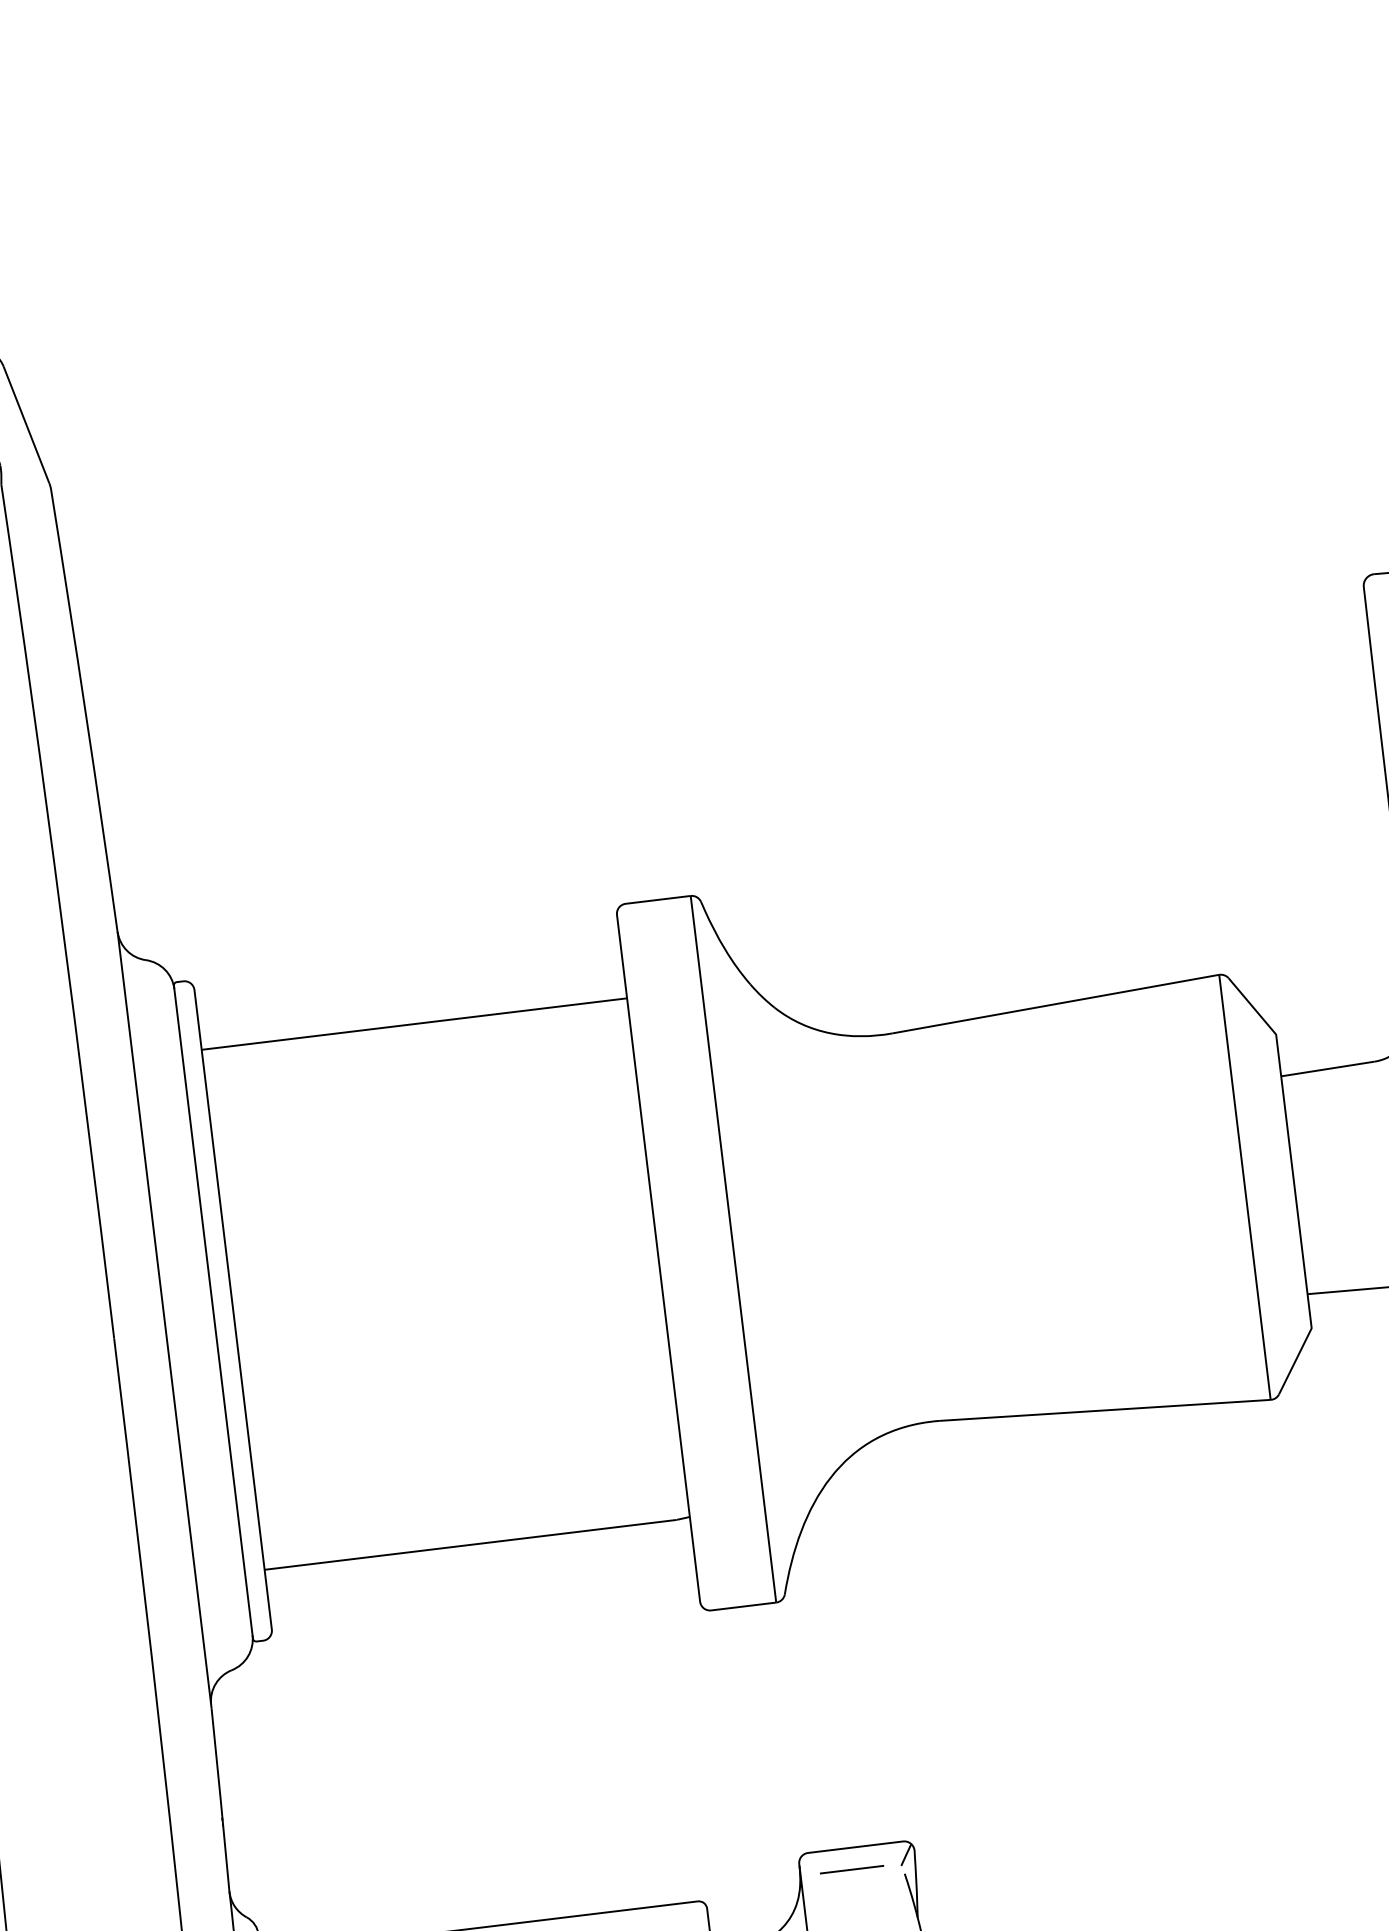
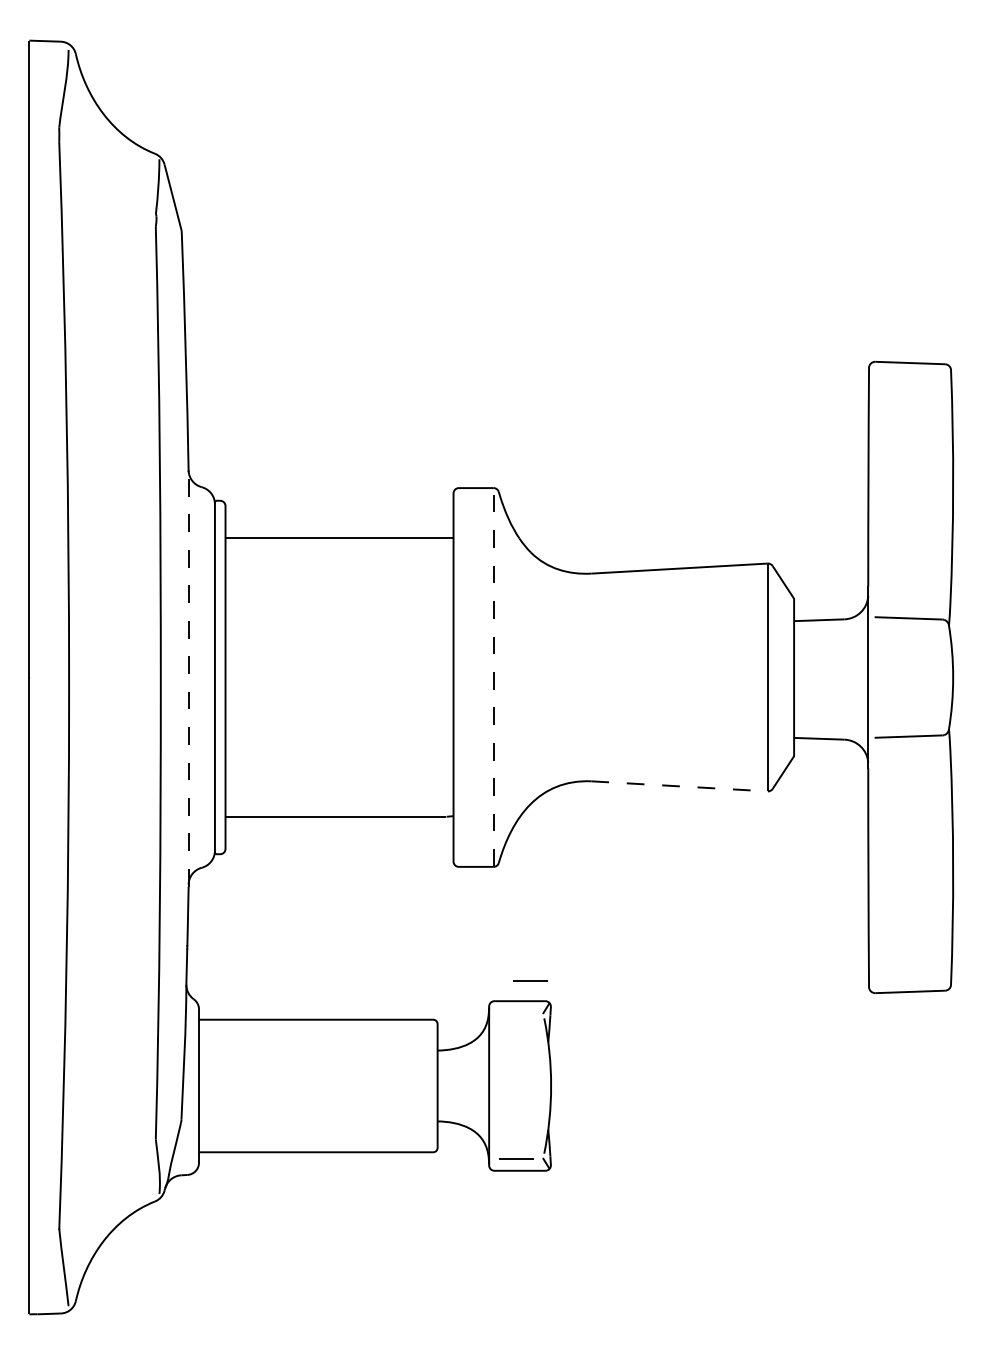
line: (732, 1247) -> (493, 676), solid -> dashed
line: (164, 1321) -> (188, 679), solid -> dashed
line: (1106, 1410) -> (680, 786), solid -> dashed
line: (851, 1869) -> (530, 980), moved

